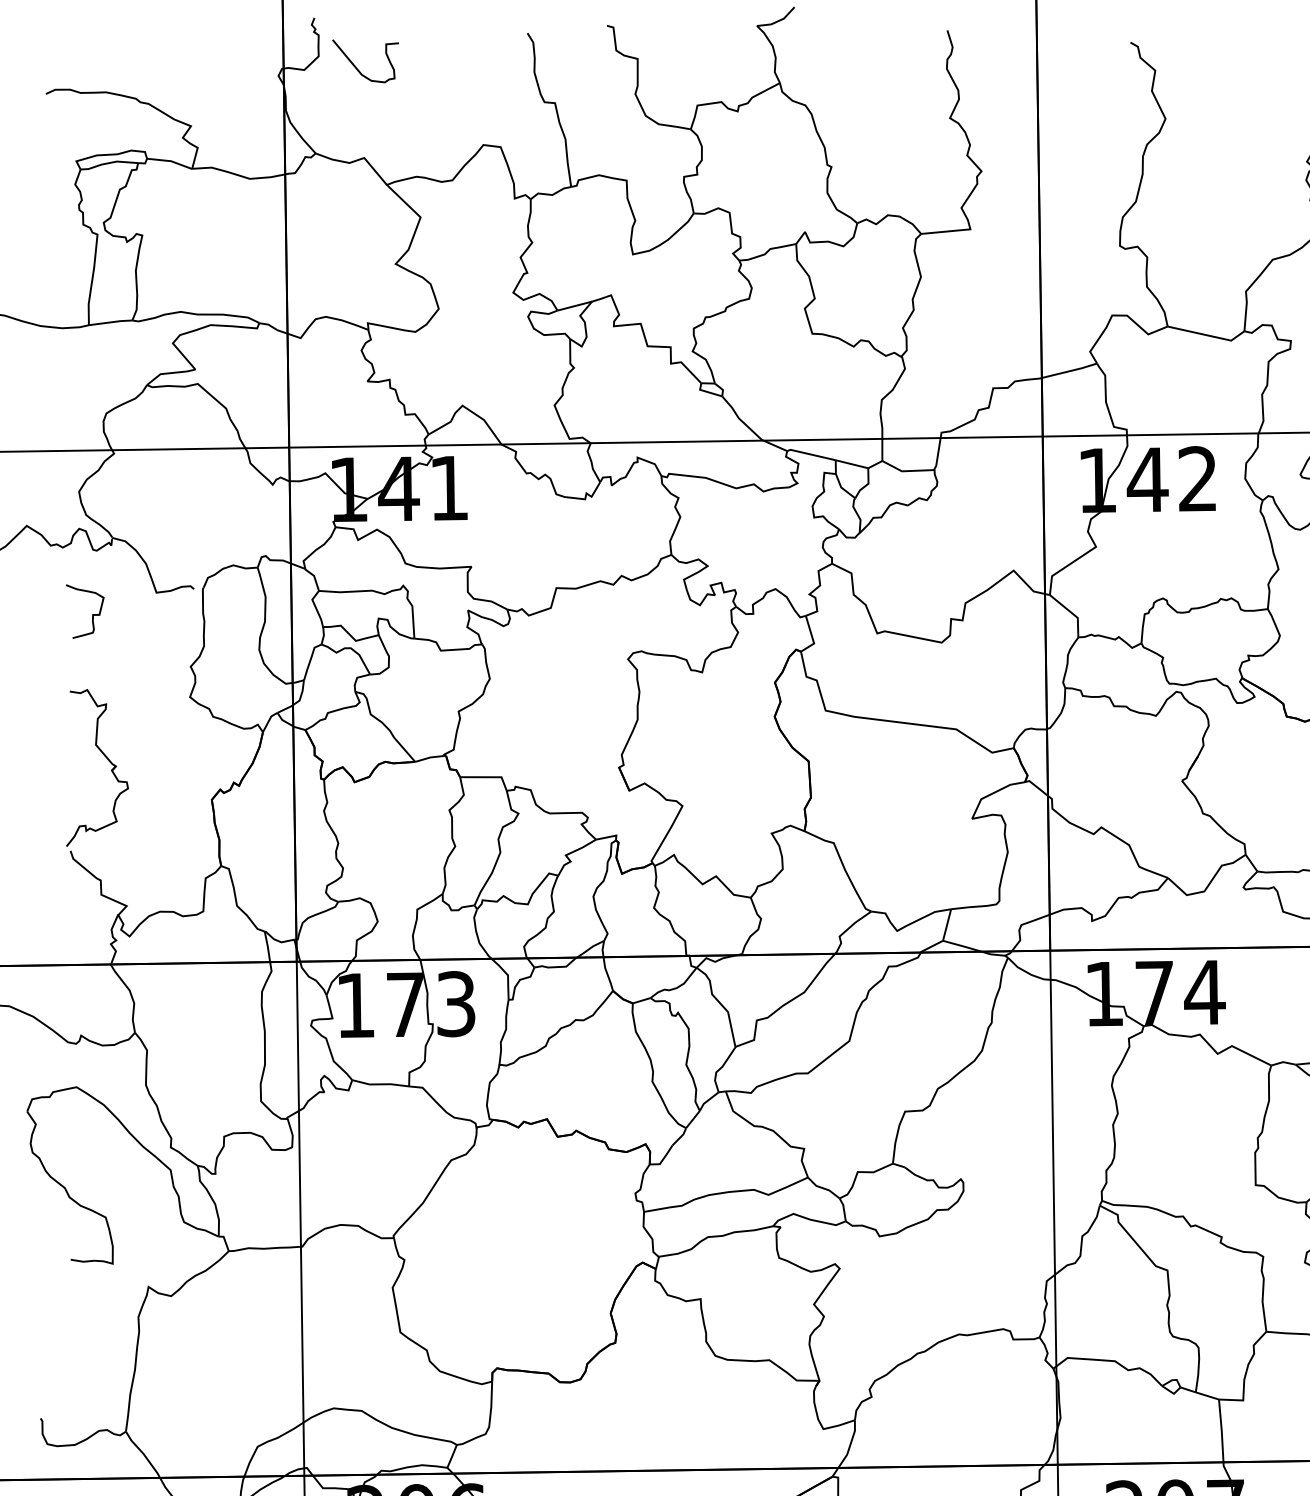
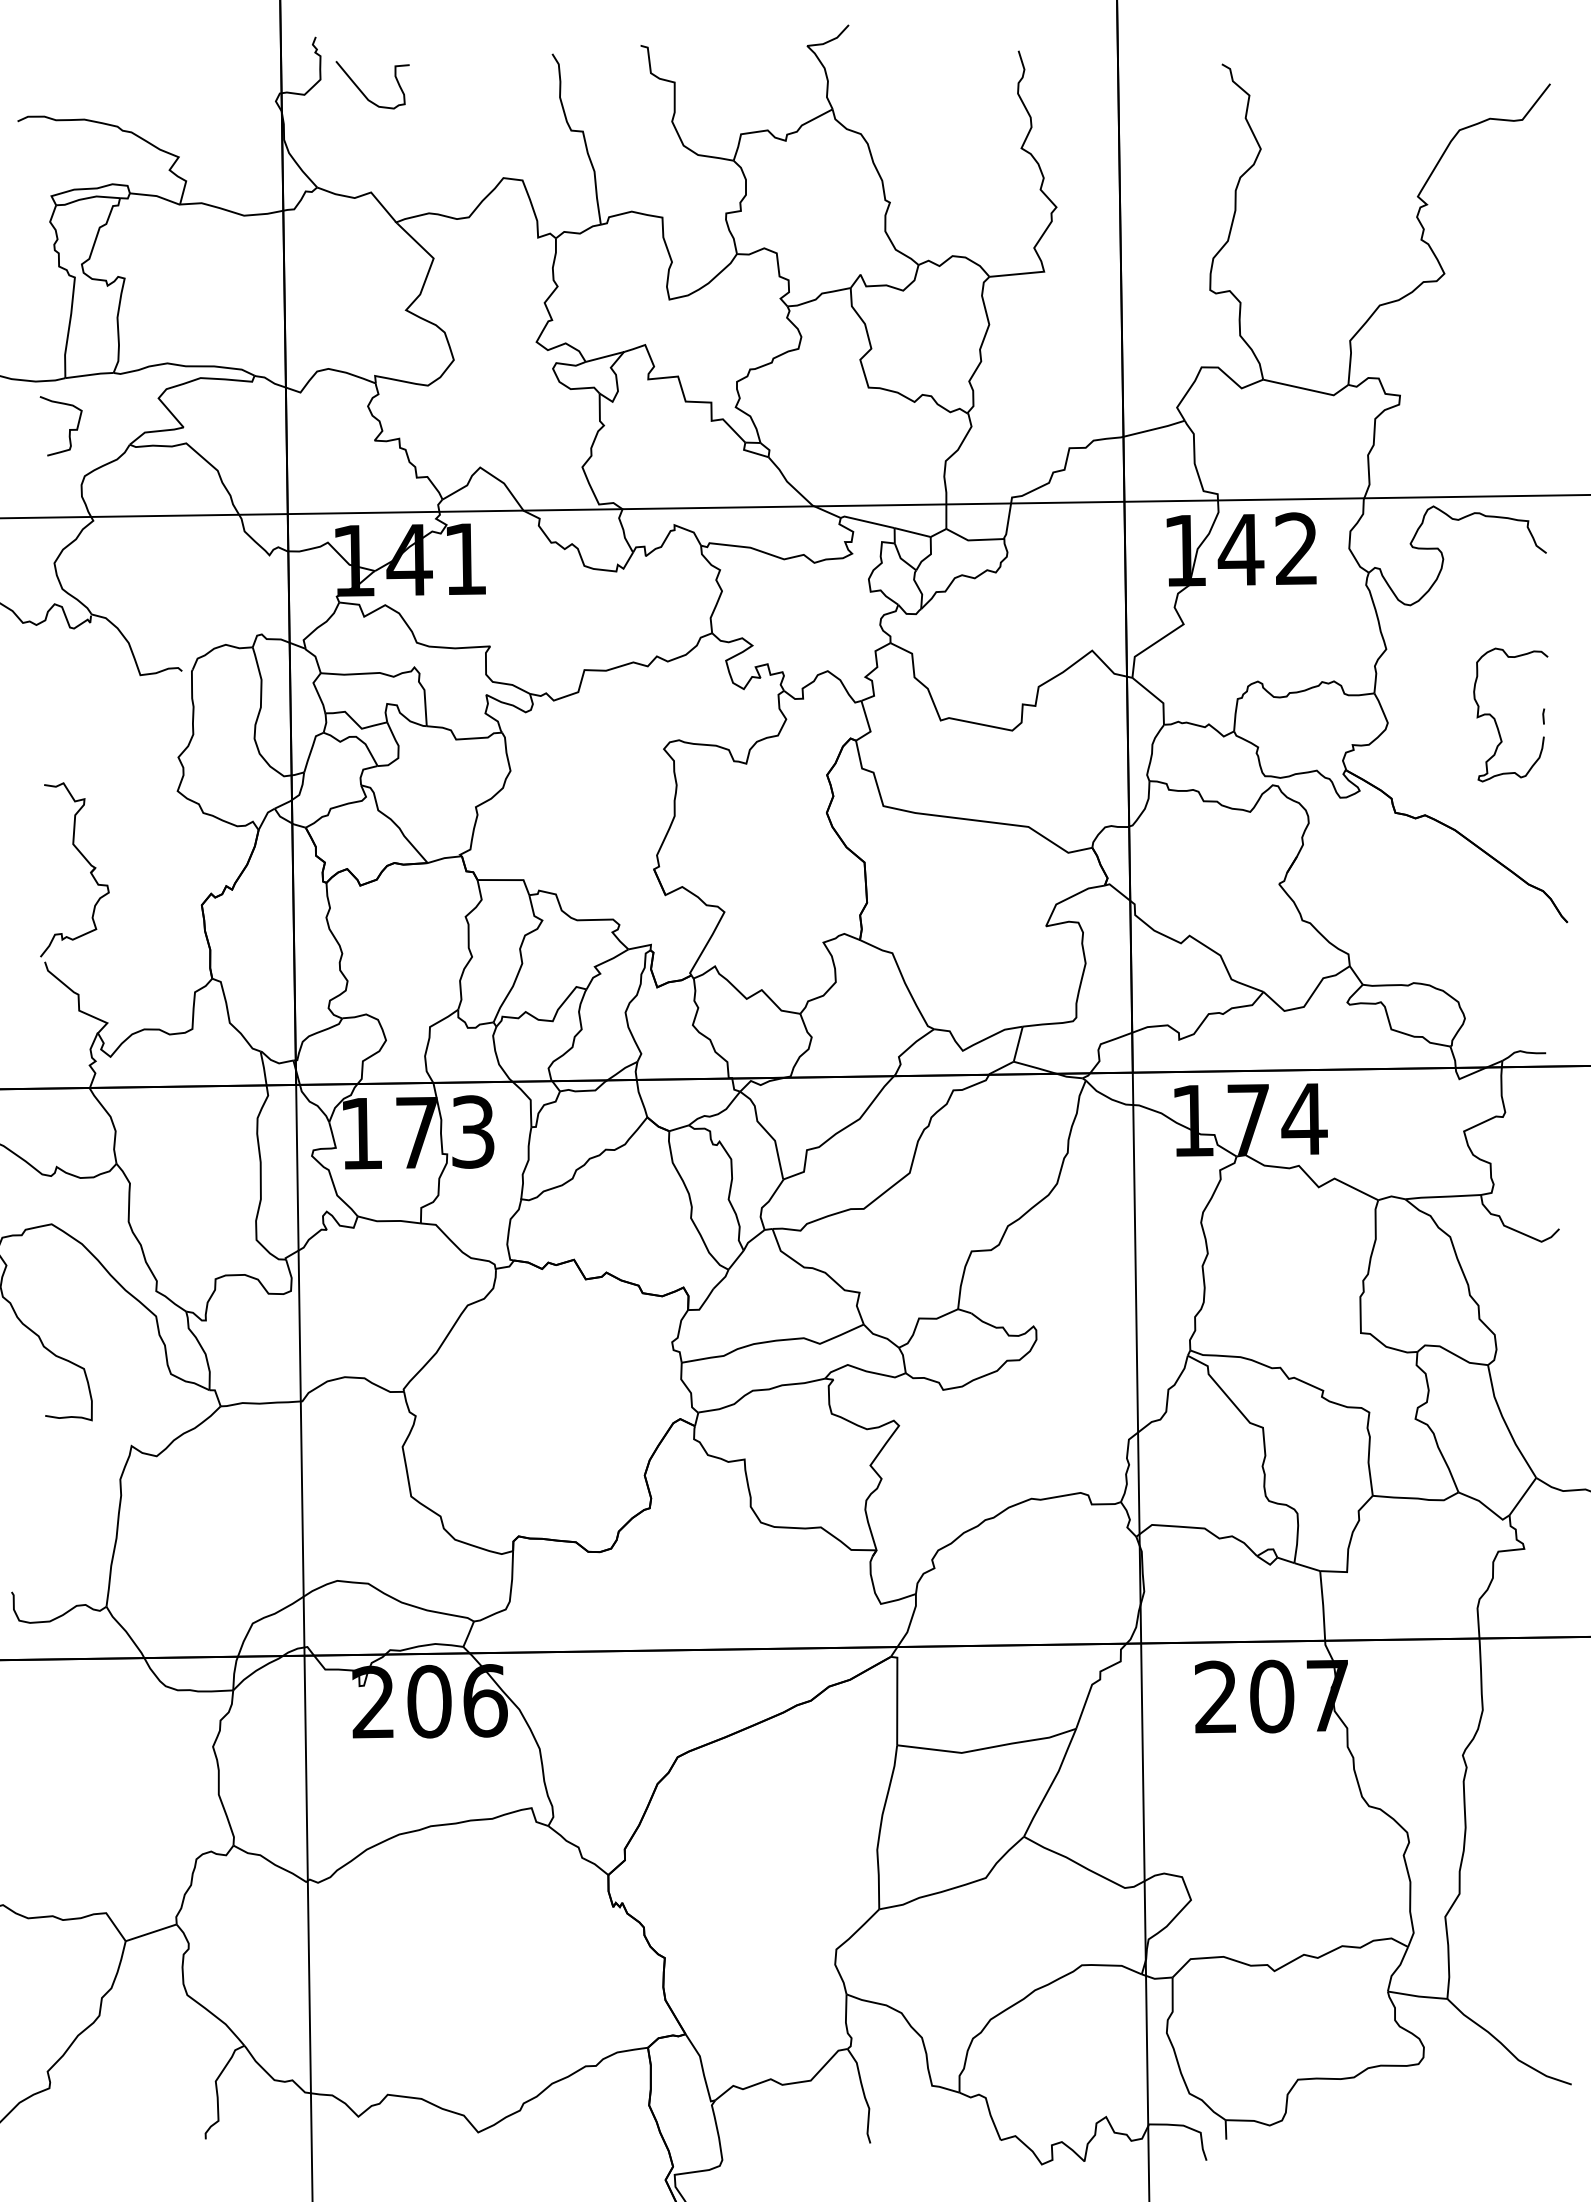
curve: (92, 614) -> (69, 429), moved

